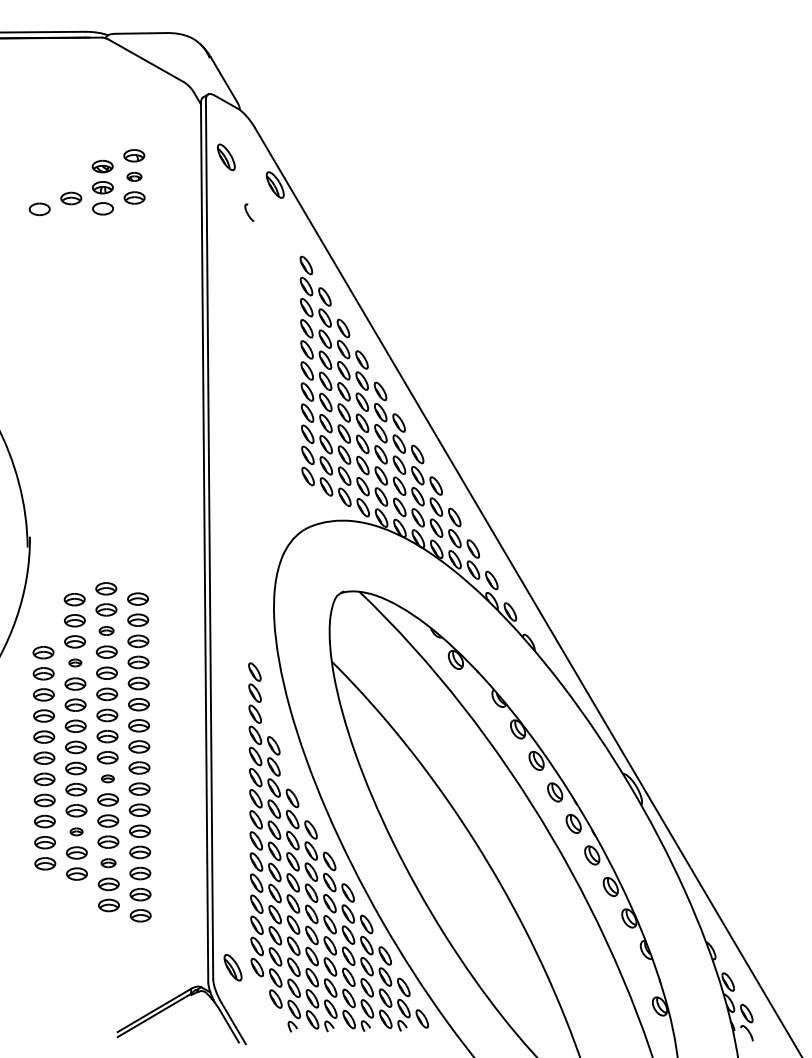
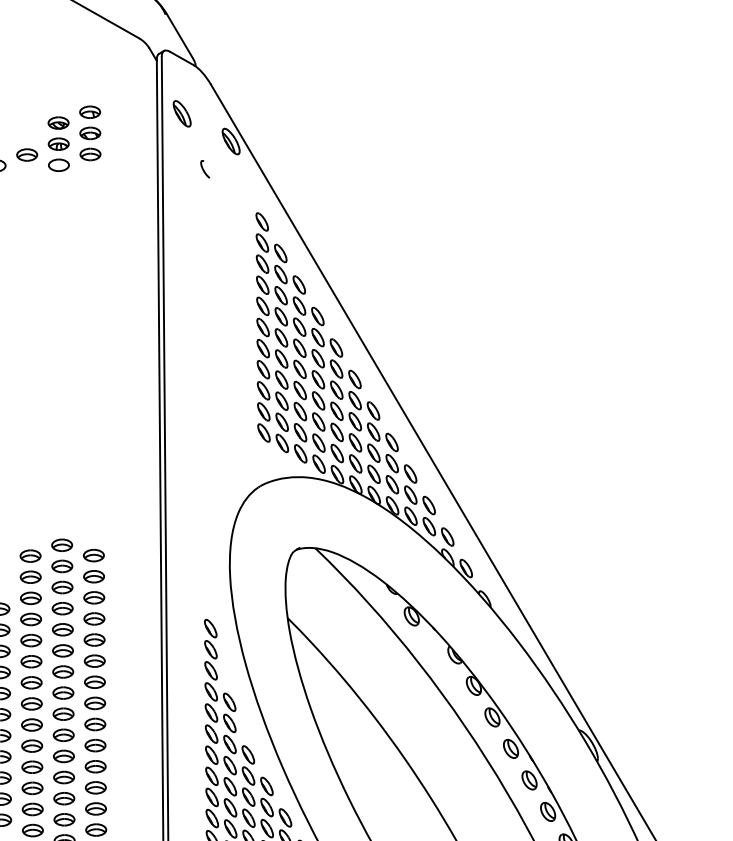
part: (134, 176) -> (90, 133), size x1.43
part: (106, 630) -> (62, 587), size x1.43
part: (75, 662) -> (31, 619), size x1.67
part: (107, 778) -> (63, 735), size x1.67
part: (76, 831) -> (32, 788), size x1.67
part: (108, 862) -> (64, 819), size x1.43

